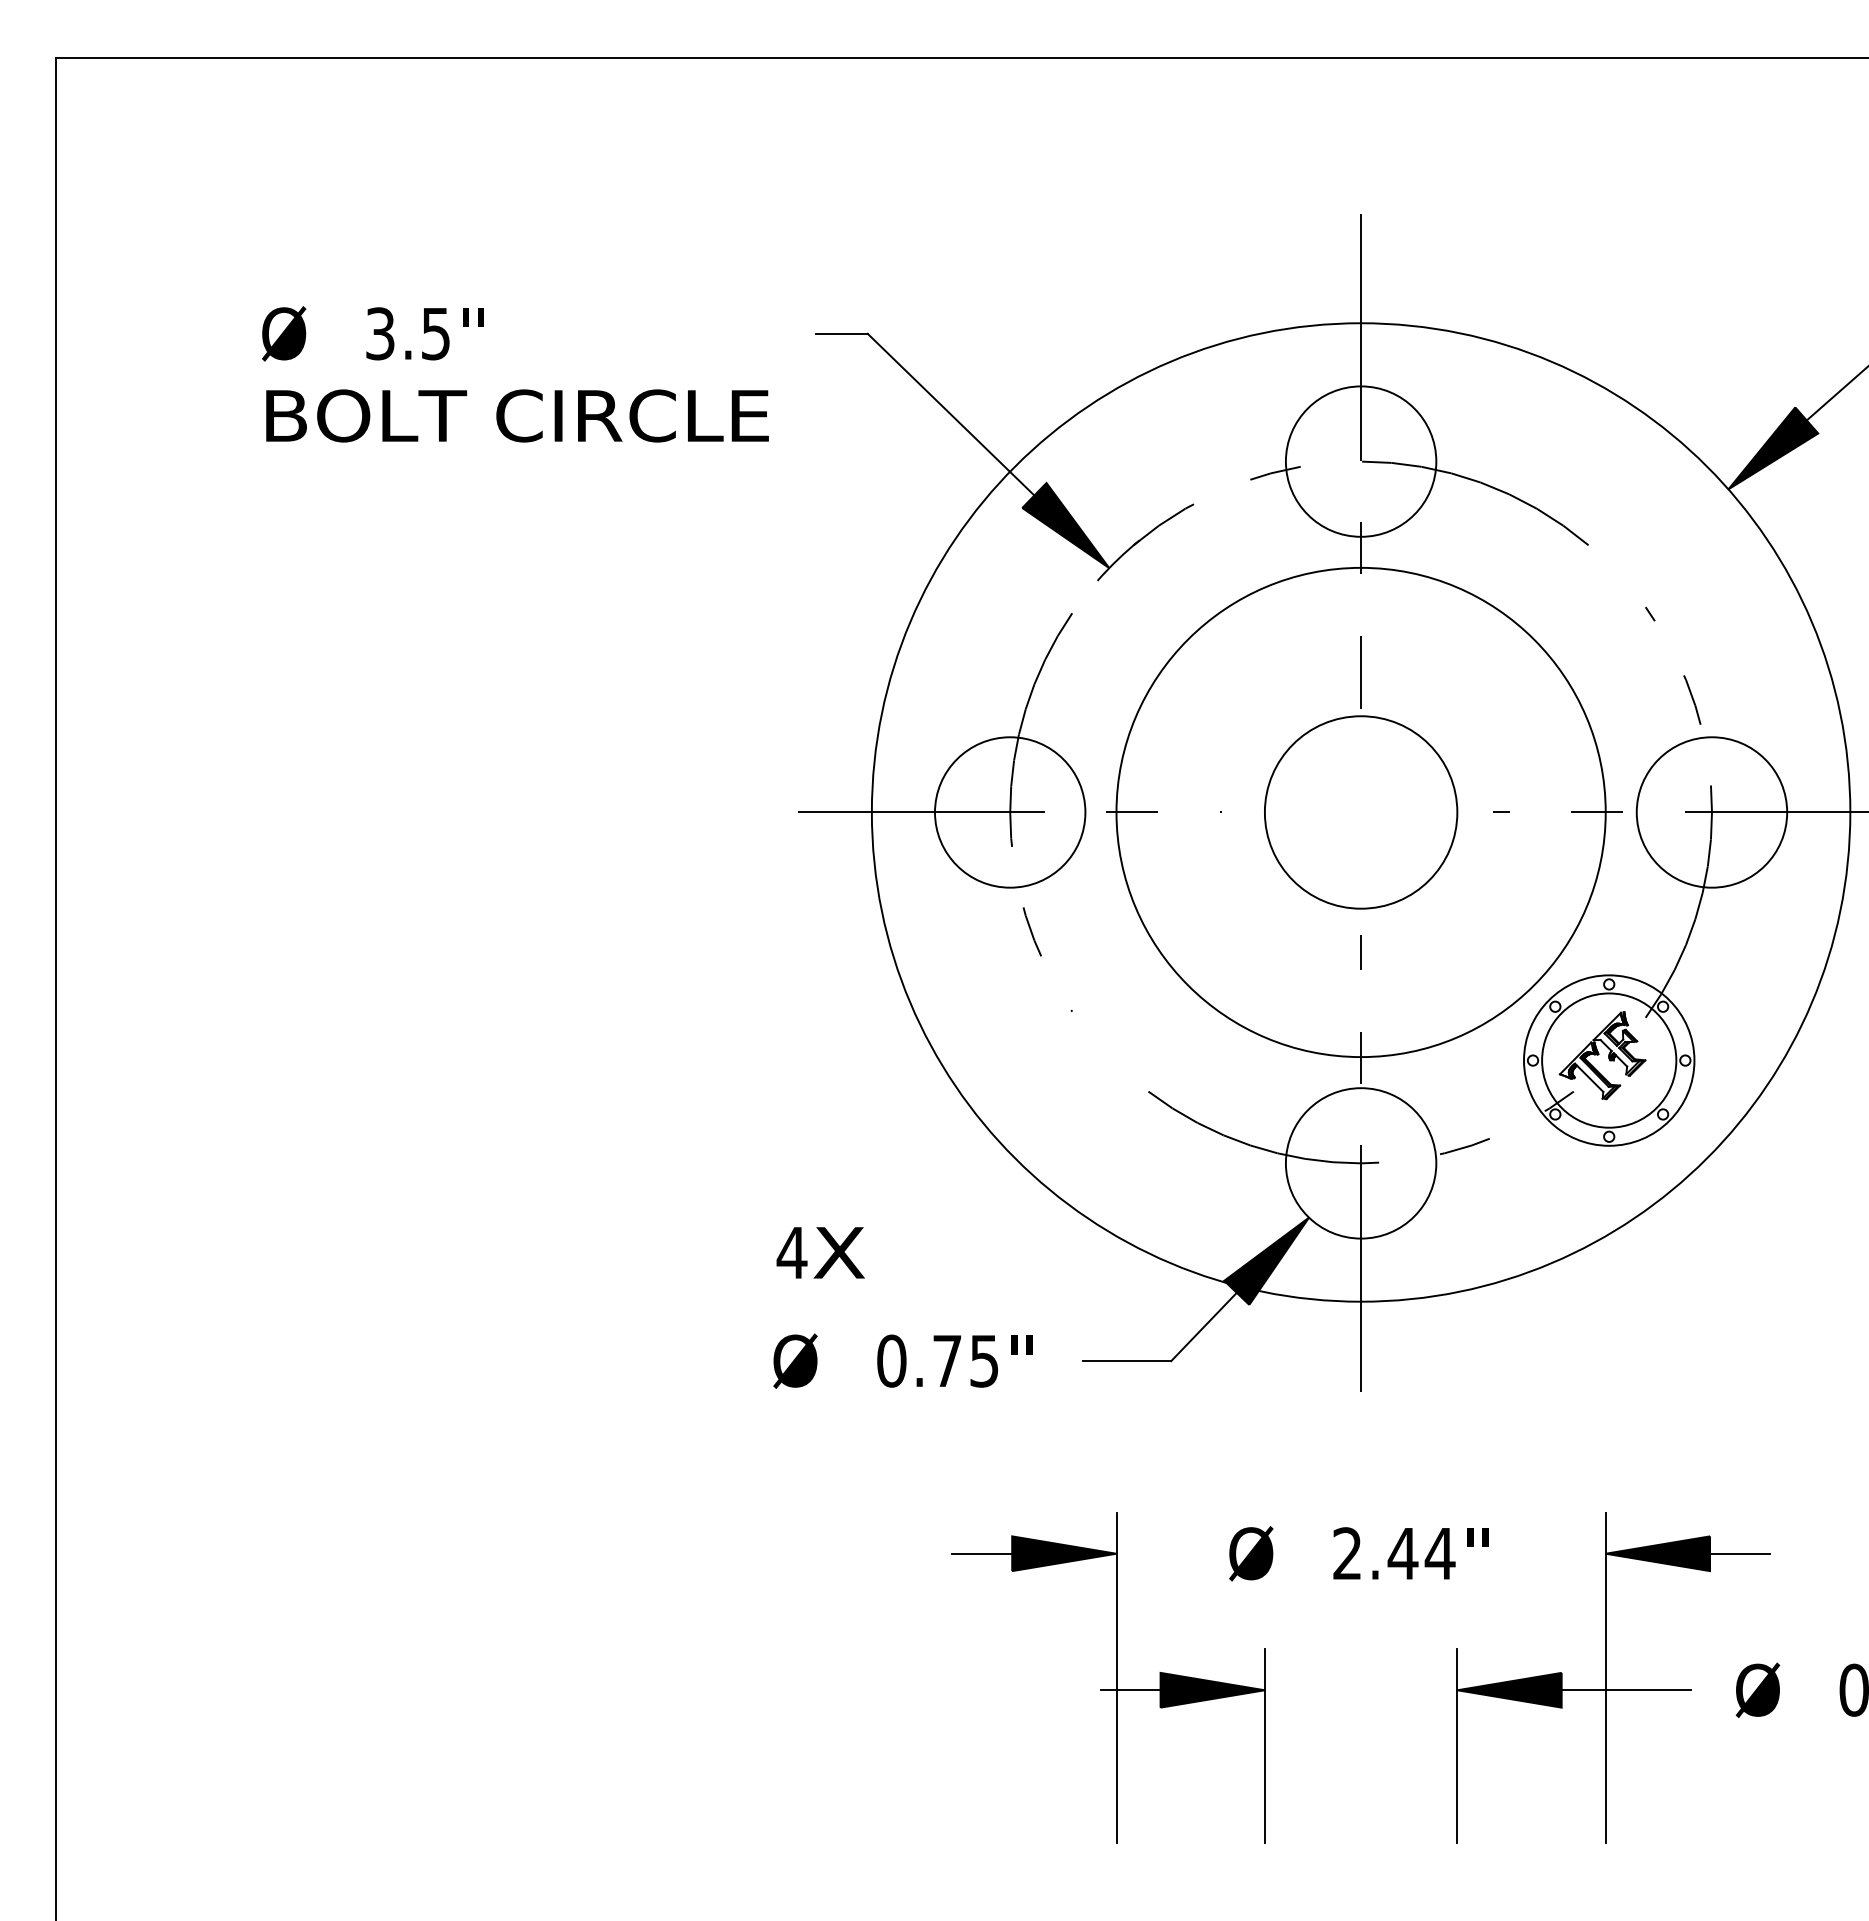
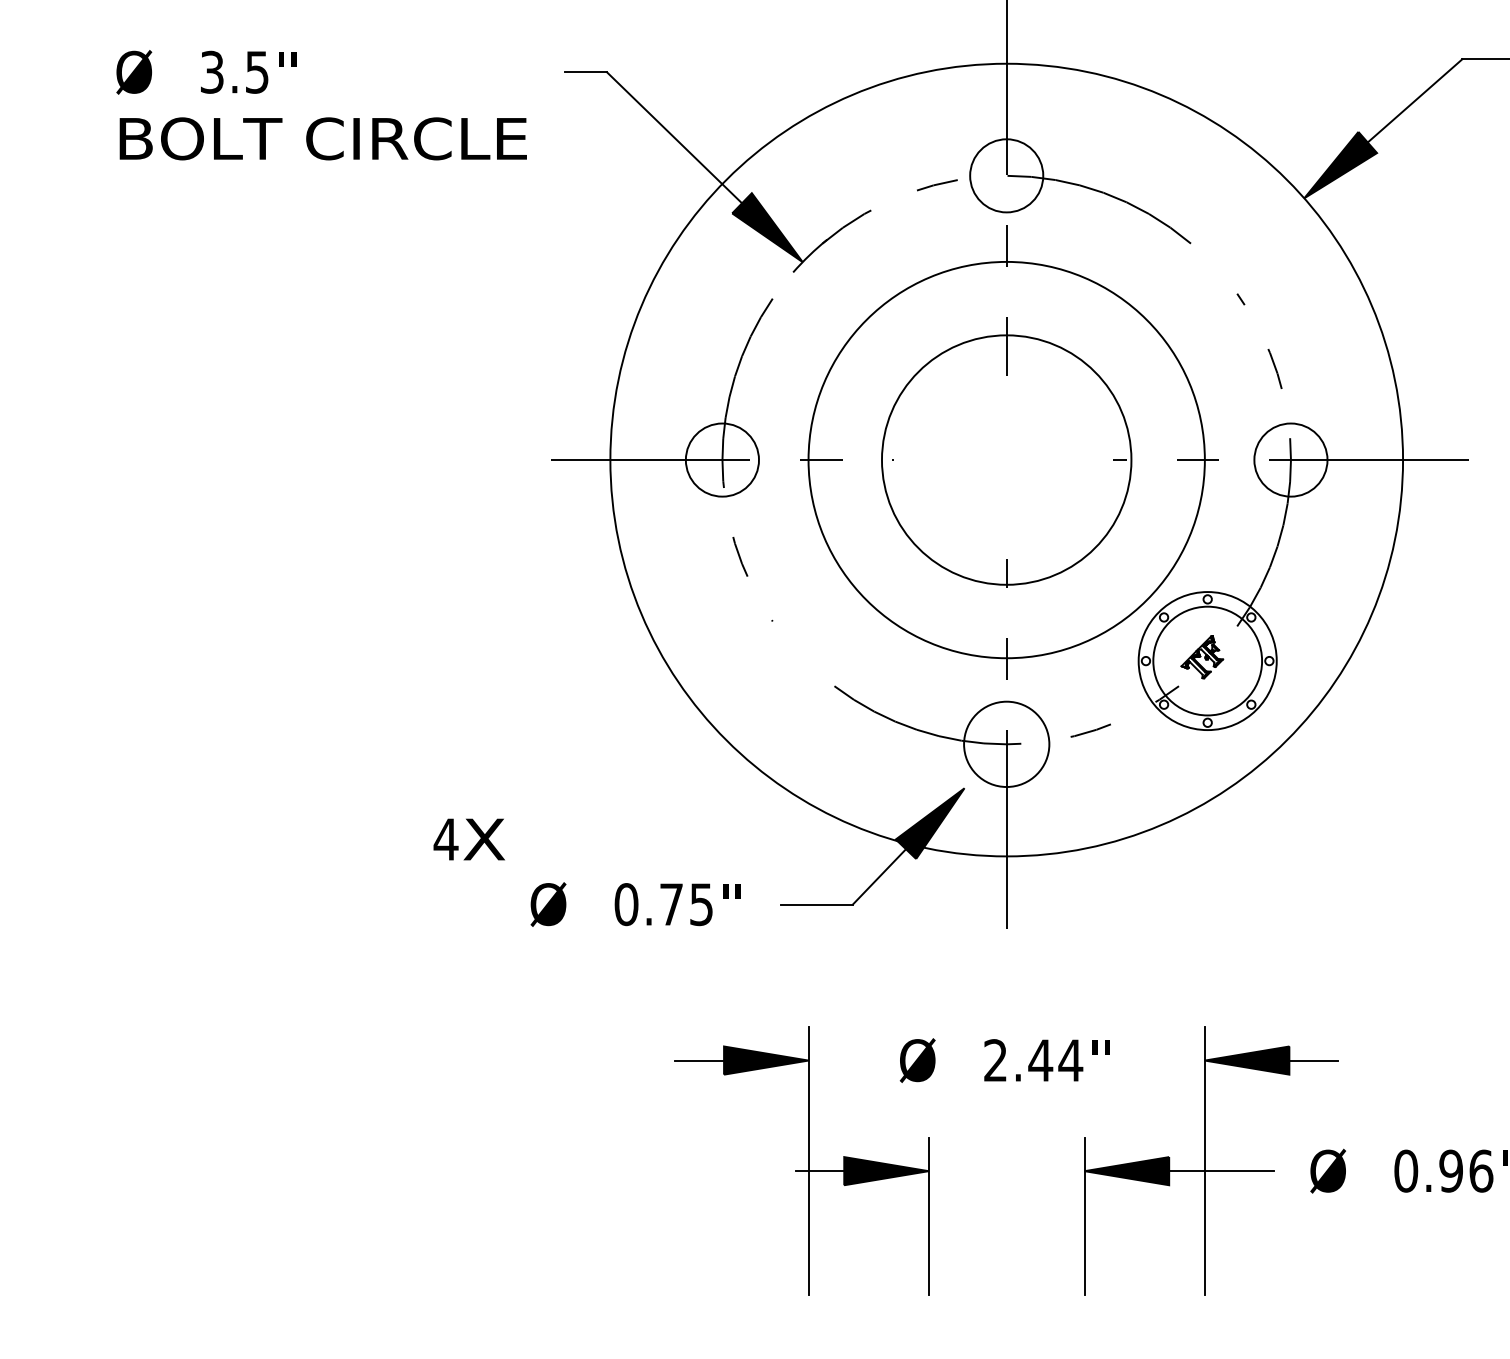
circle: (1360, 461) -> (1006, 175), size x0.6
circle: (1010, 812) -> (722, 460), size x0.6
circle: (1360, 812) -> (1006, 460), size x1.6
circle: (1711, 812) -> (1290, 460), size x0.6
part: (1602, 1055) -> (1202, 656), size x0.6
circle: (1360, 1163) -> (1006, 744), size x0.7
text: (820, 1252) -> (469, 839), moved

